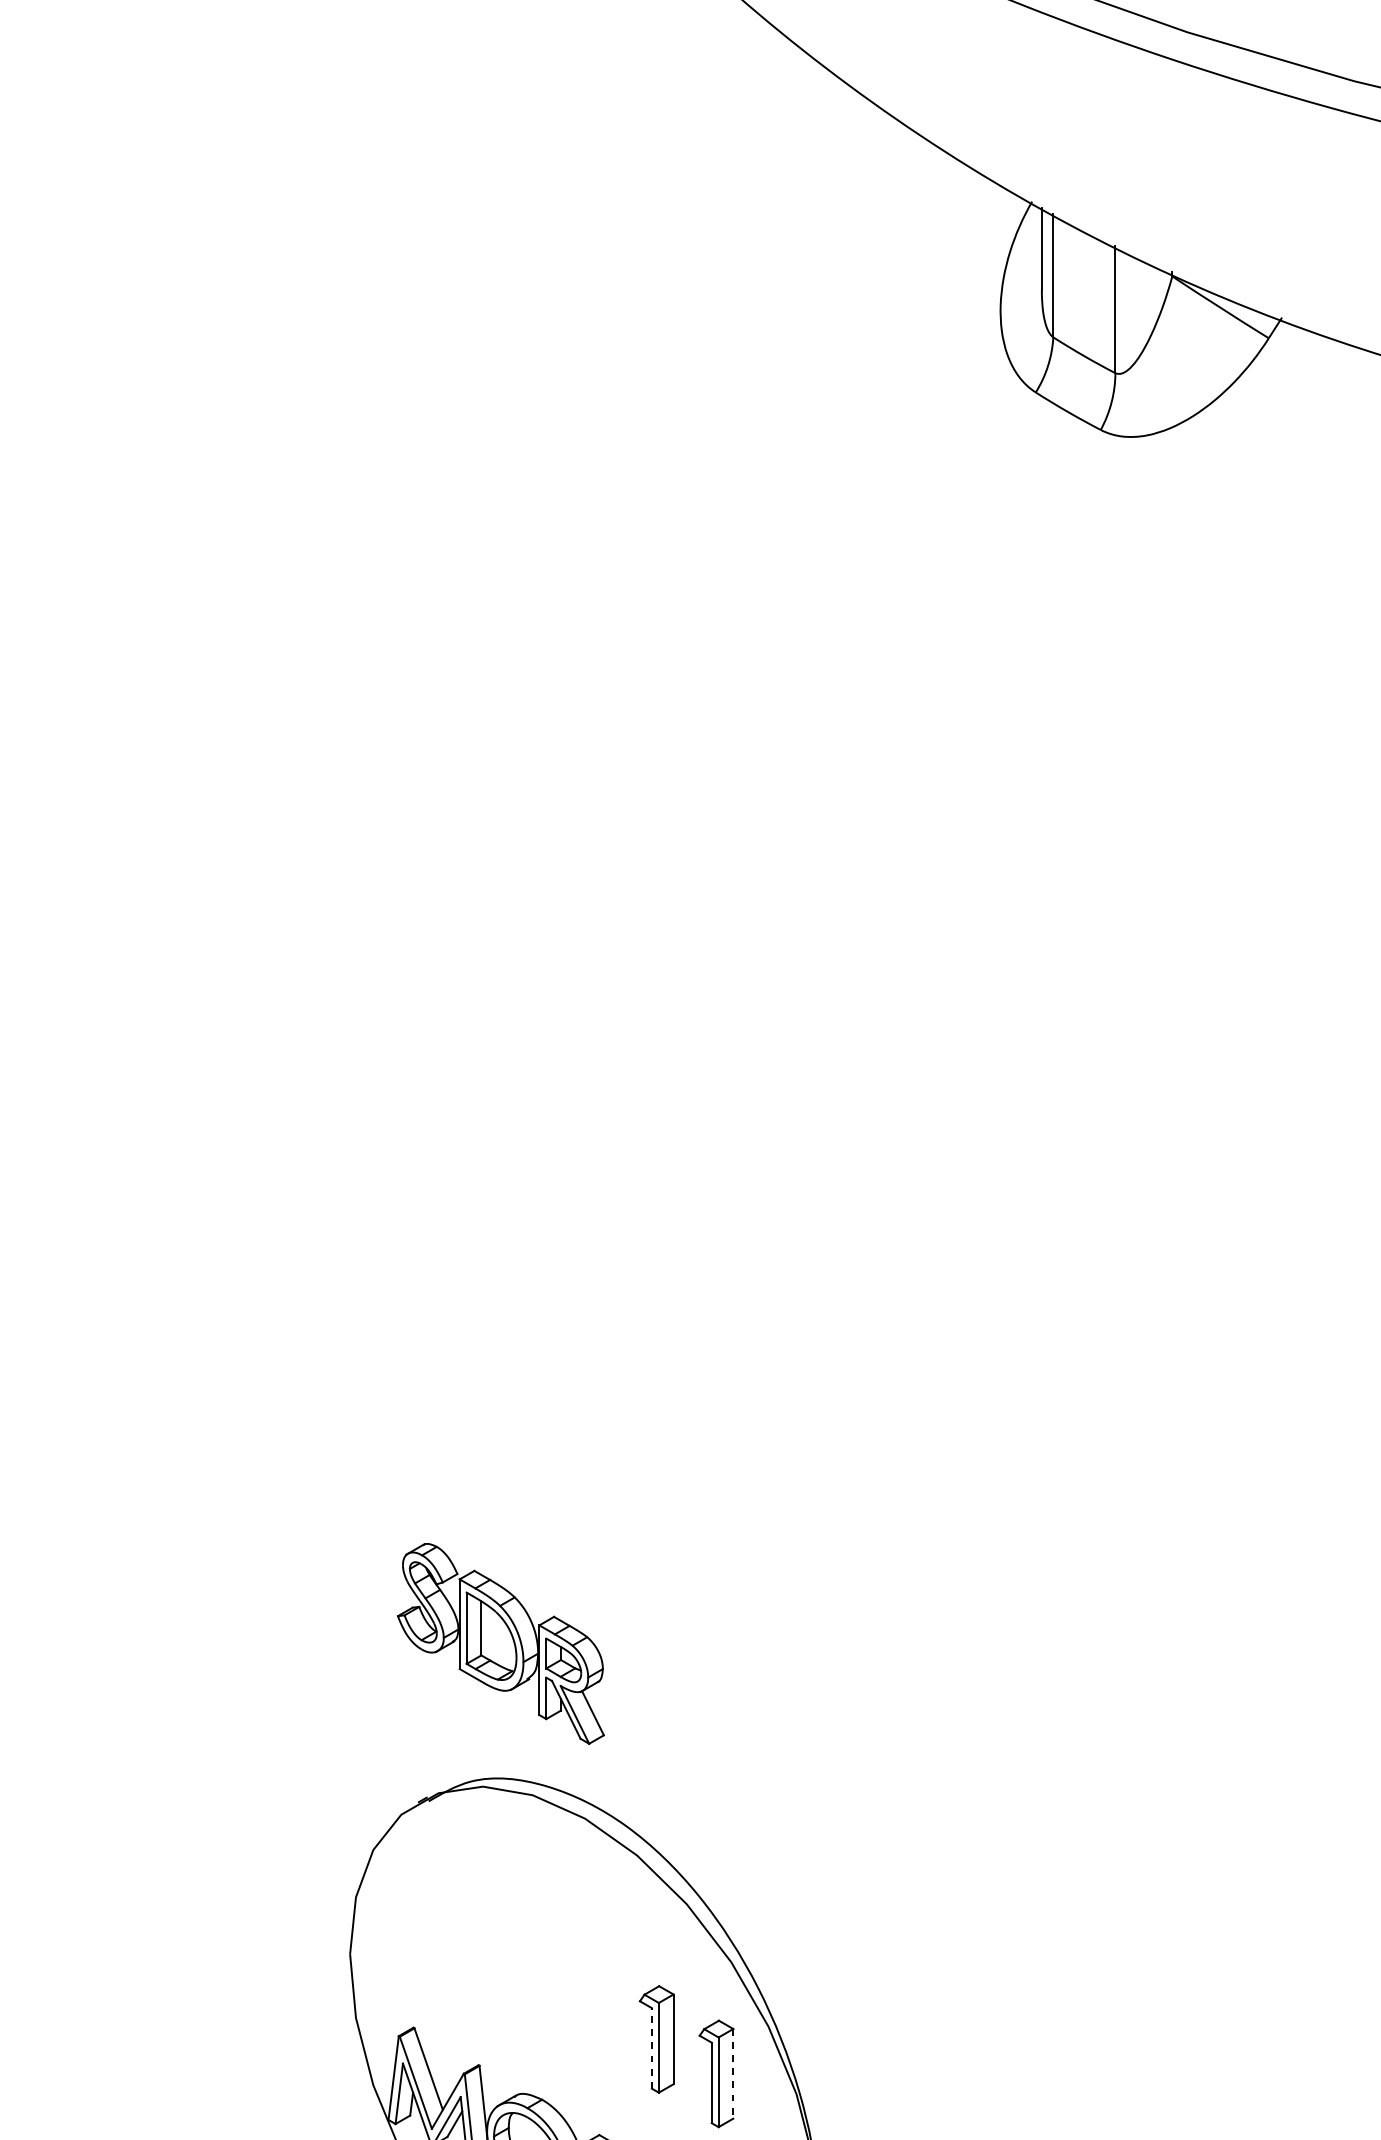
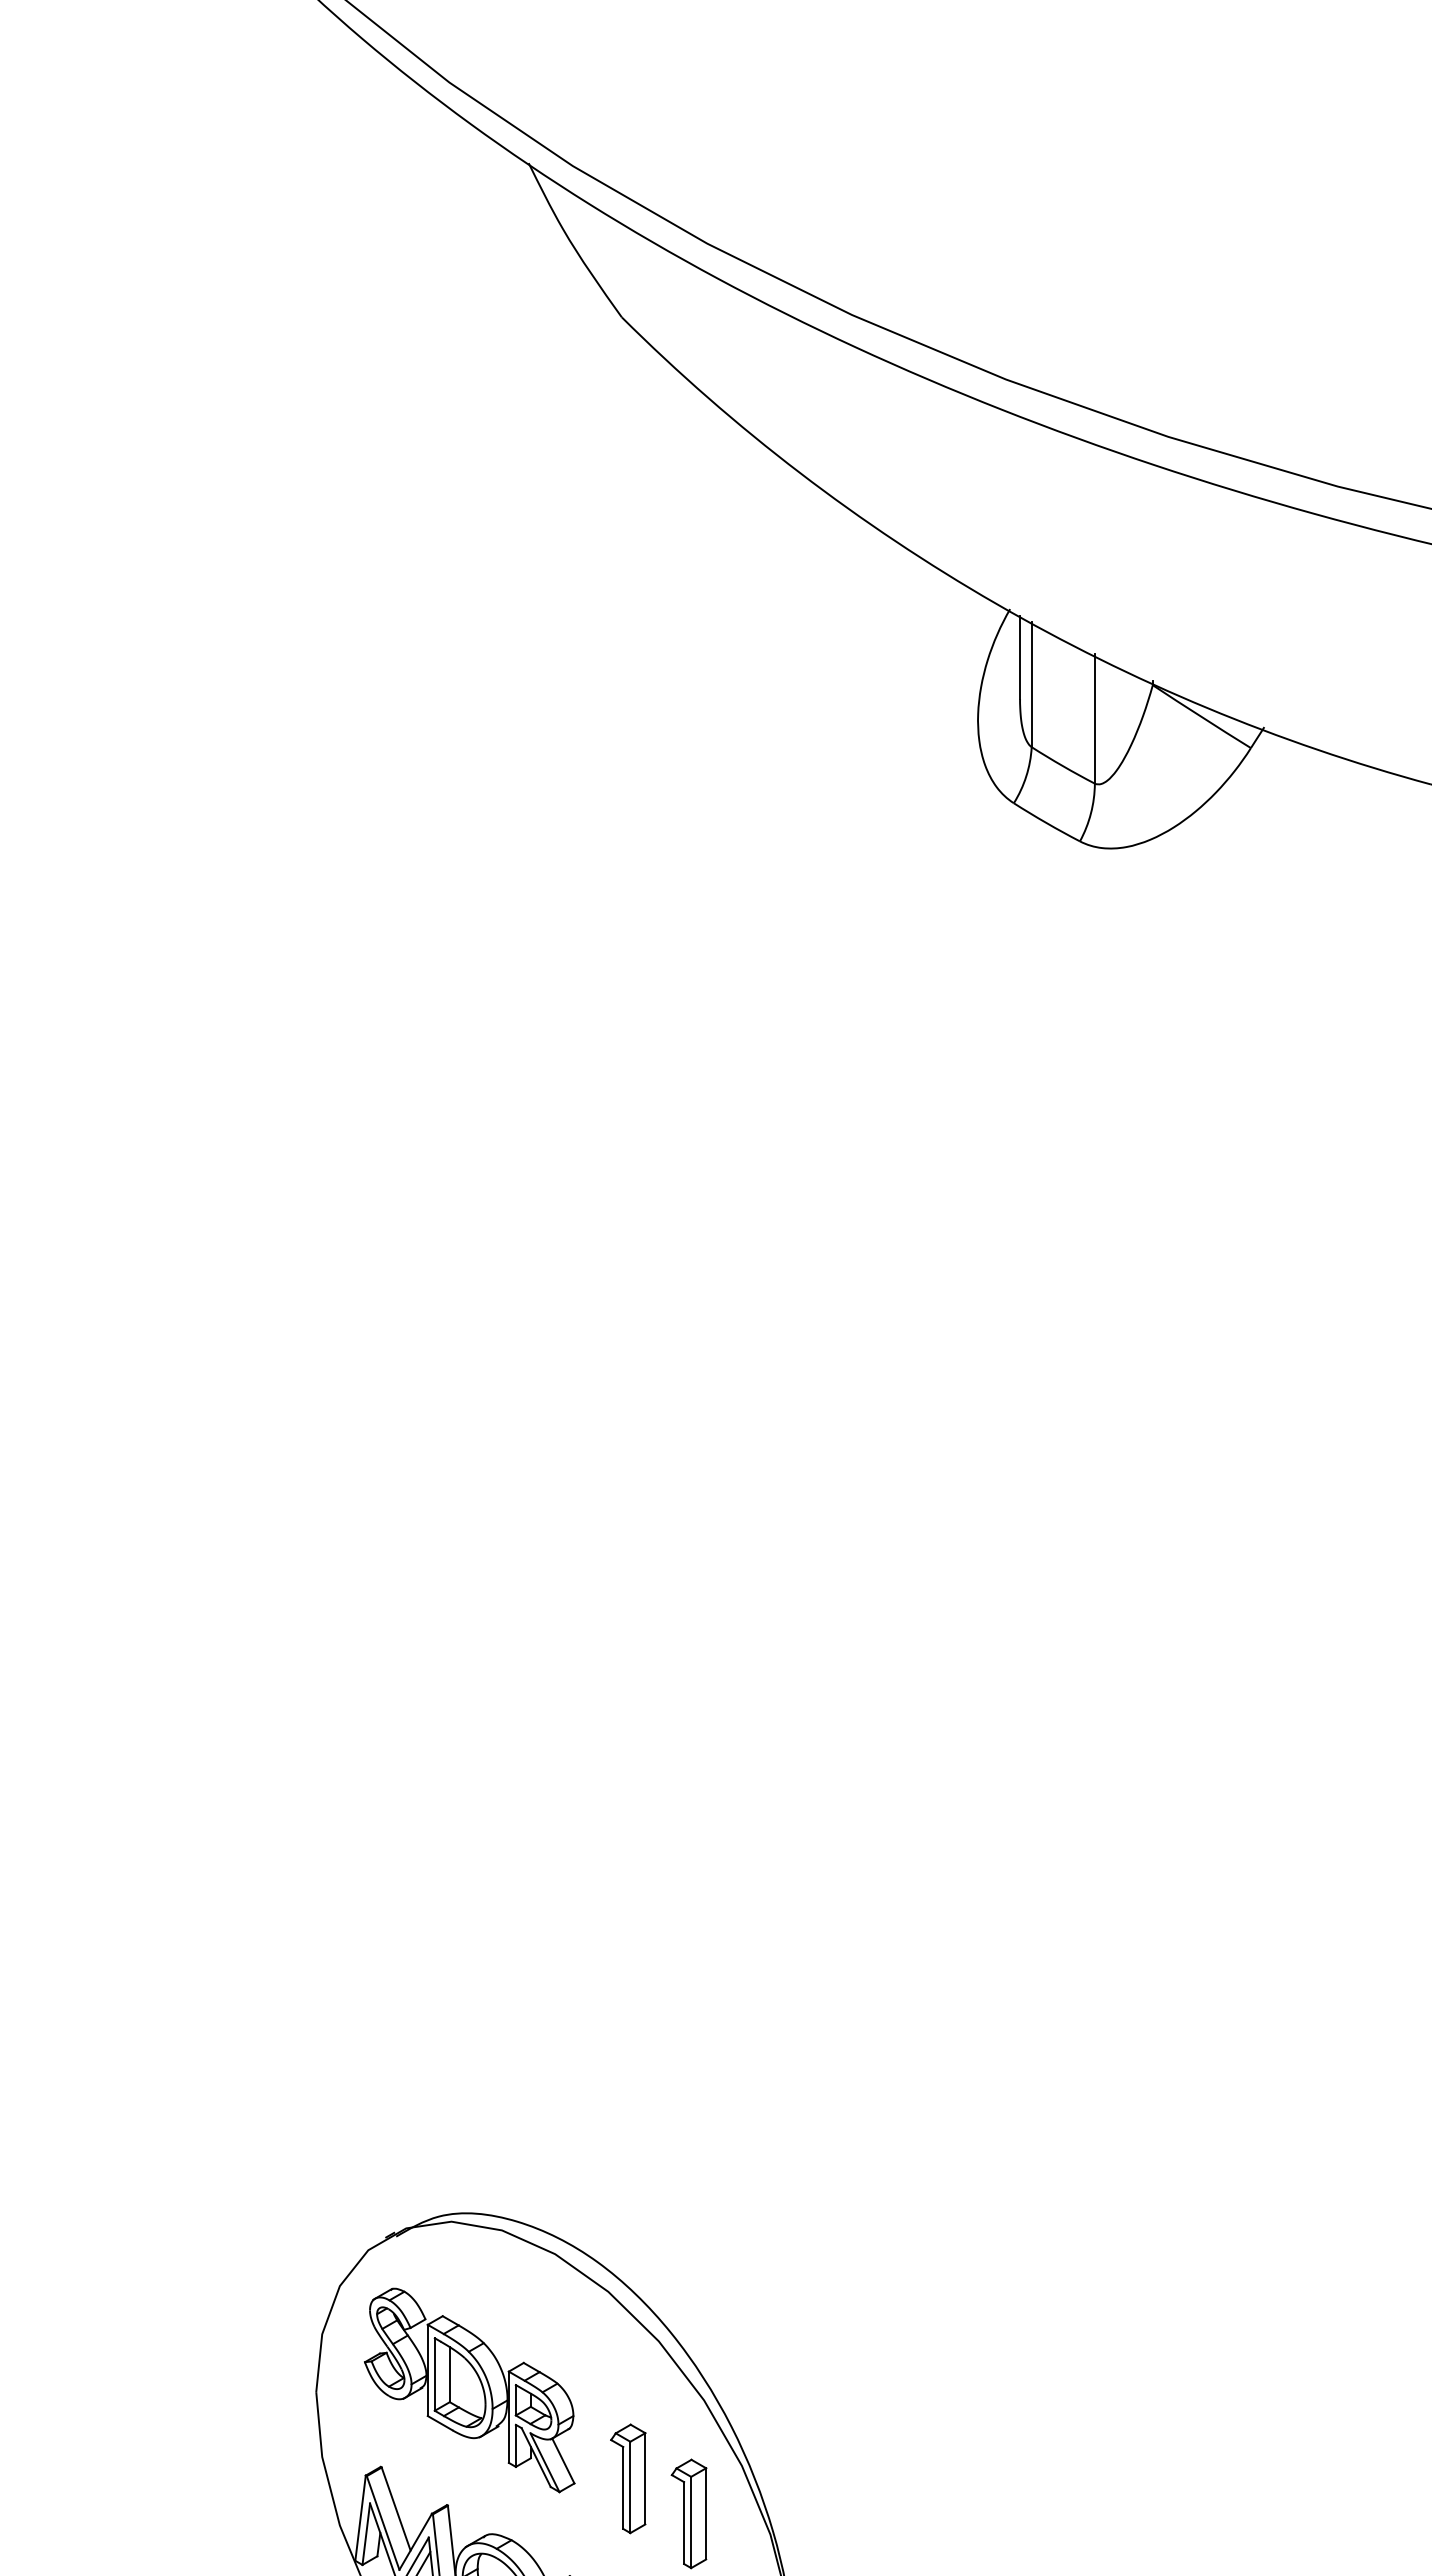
part: (500, 1643) -> (469, 2390), moved
line: (652, 2047) -> (623, 2487), dashed -> solid
line: (733, 2073) -> (706, 2513), dashed -> solid

